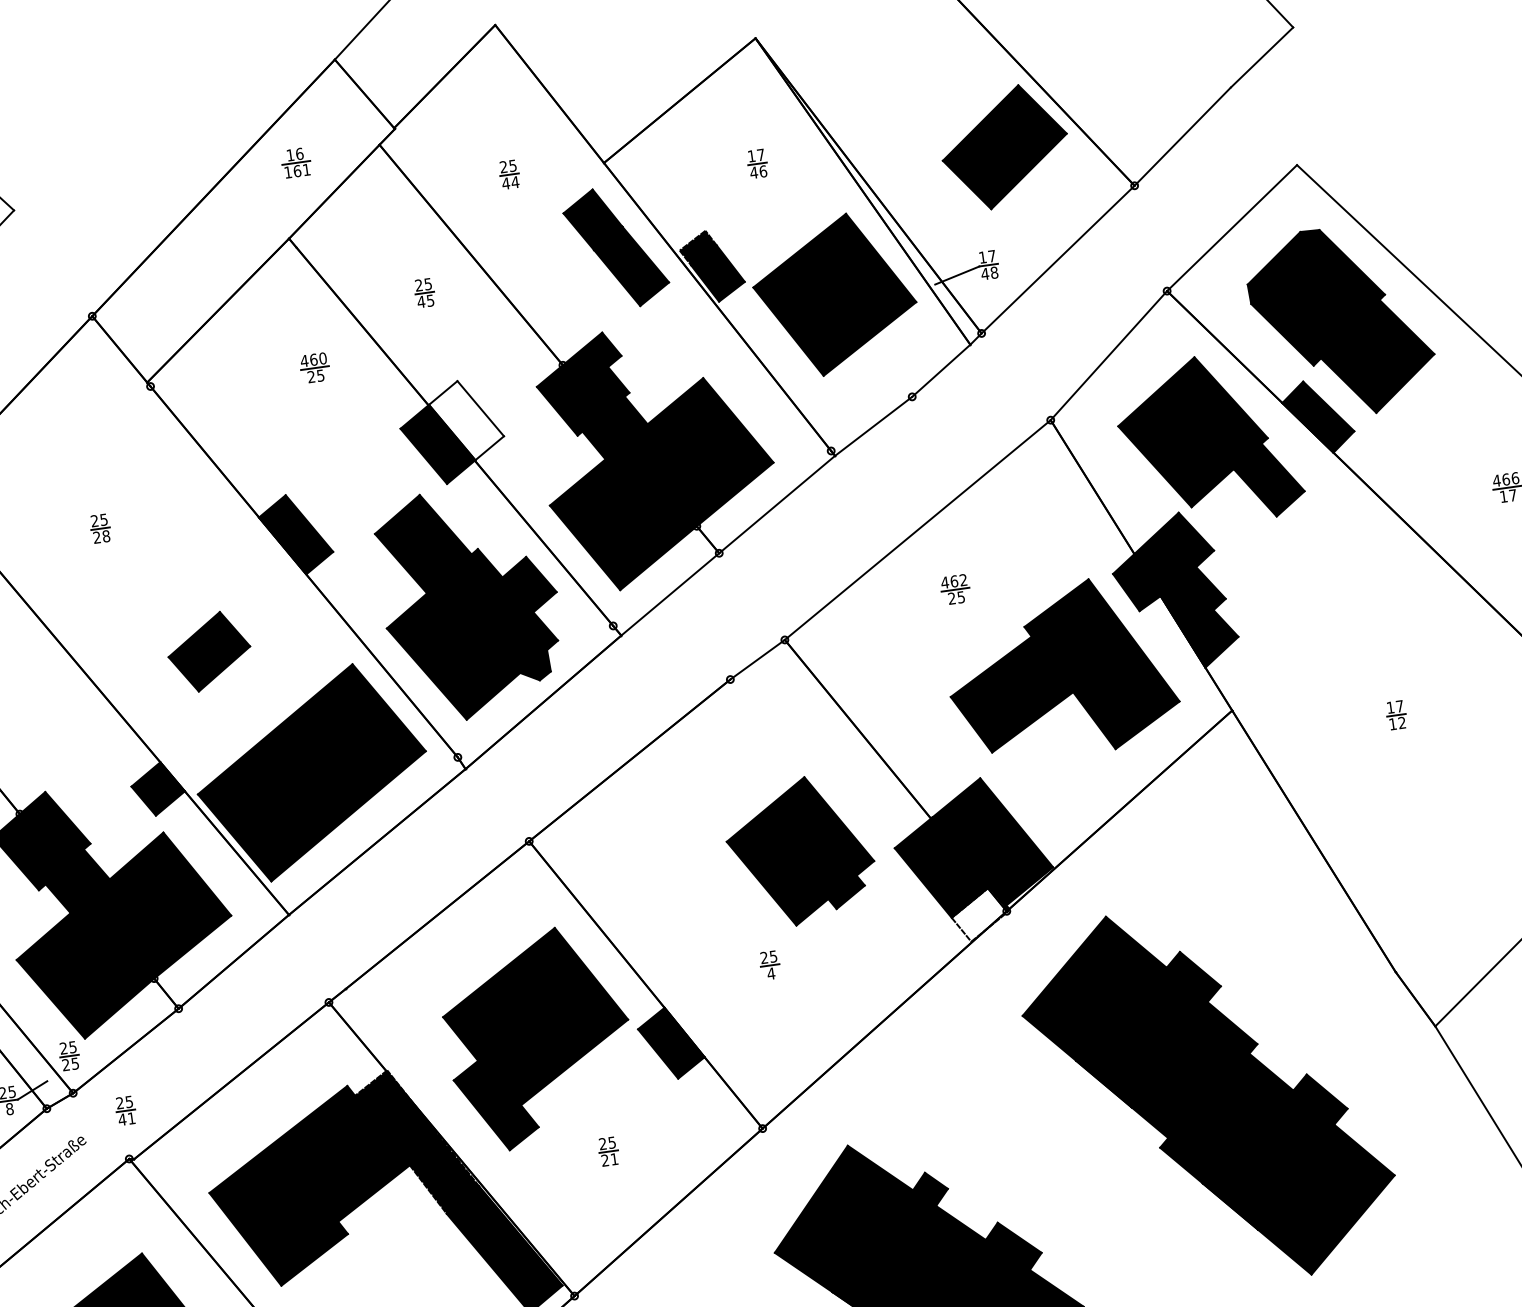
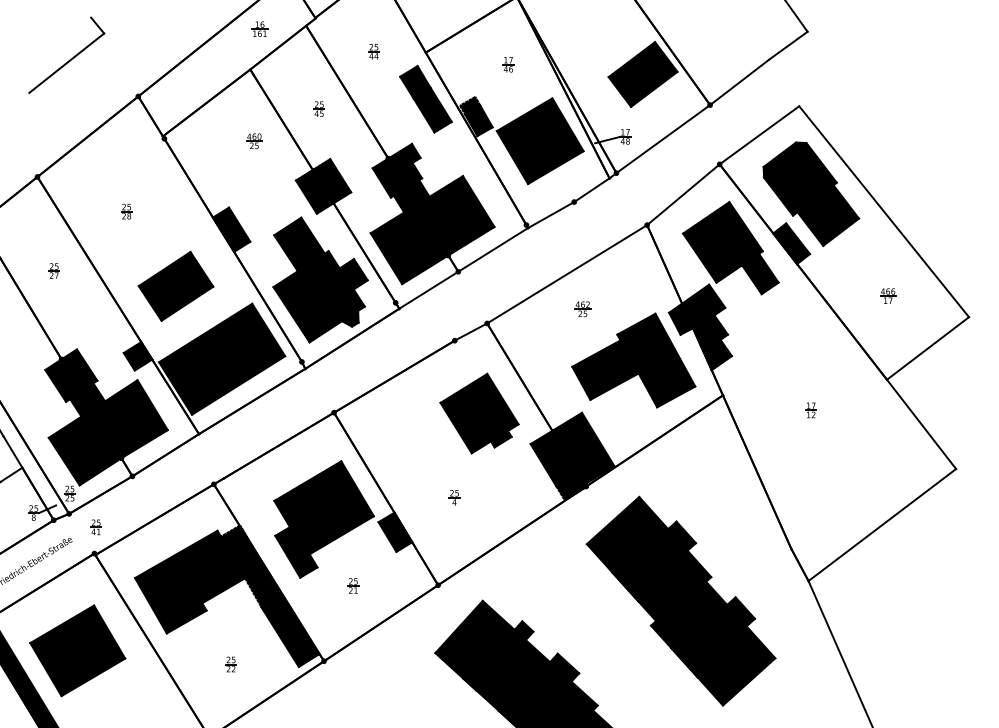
fill: (467, 421) -> (332, 181), added
part: (208, 650) -> (175, 285), size x1.67
part: (800, 851) -> (479, 413), moved
fill: (979, 914) -> (571, 486), added

